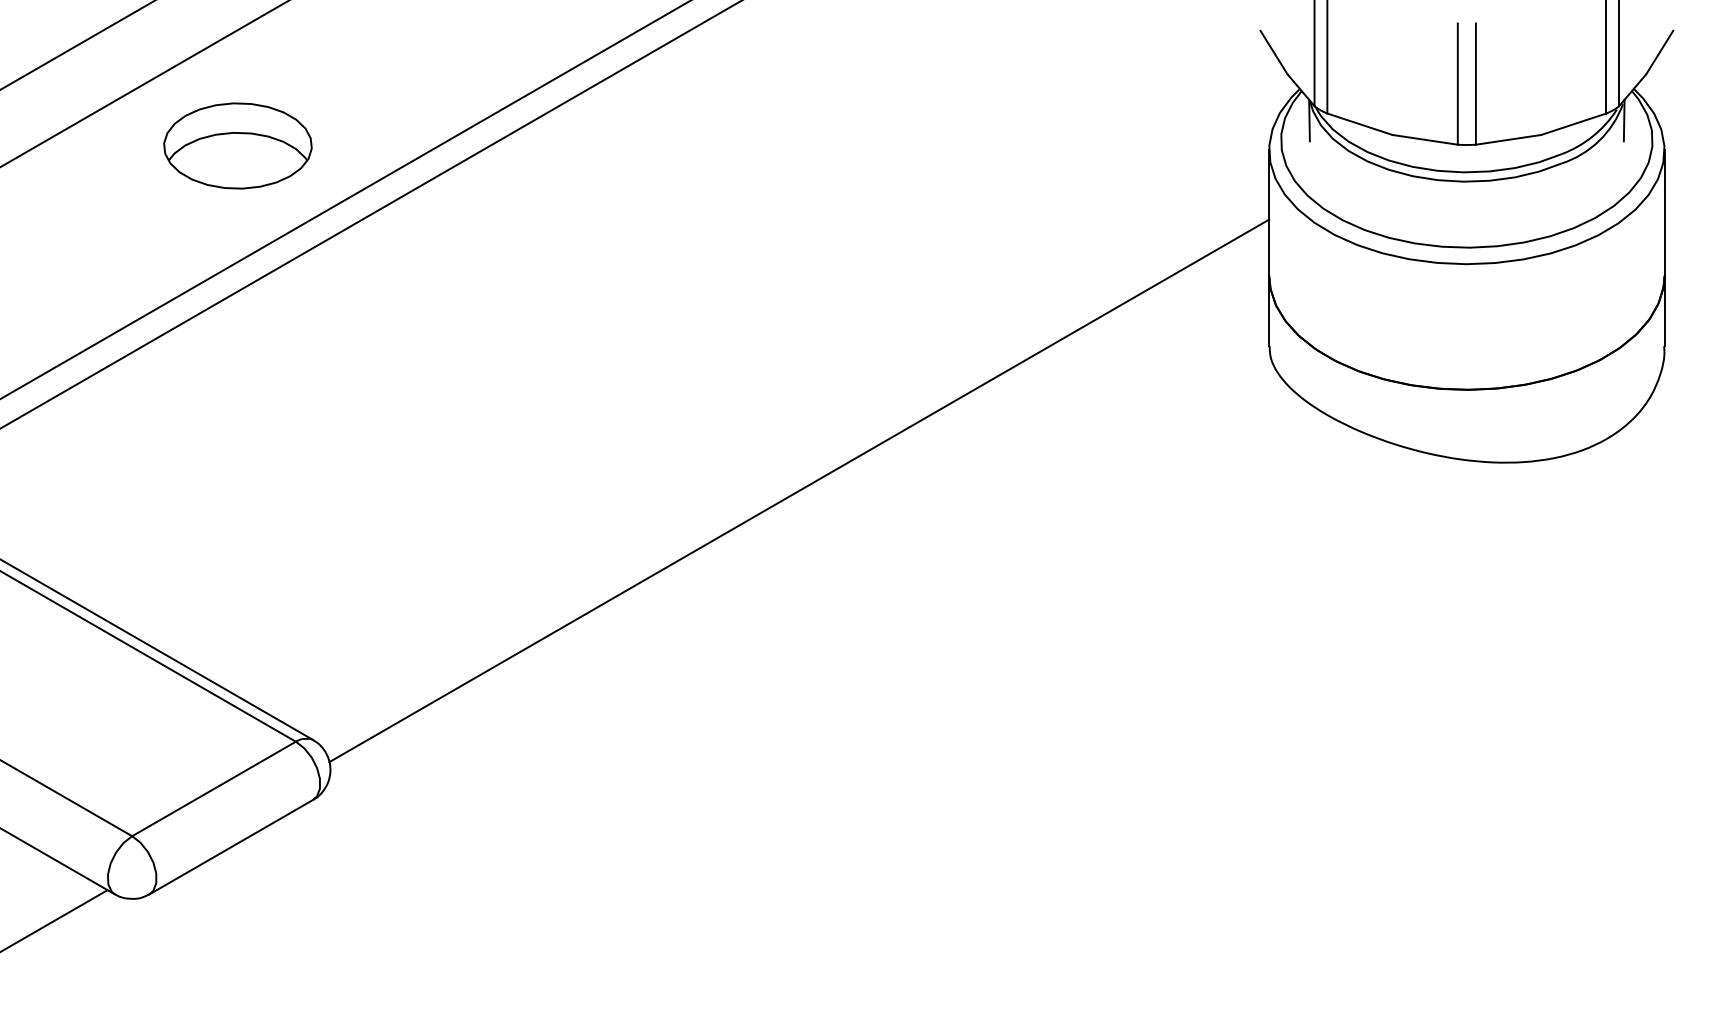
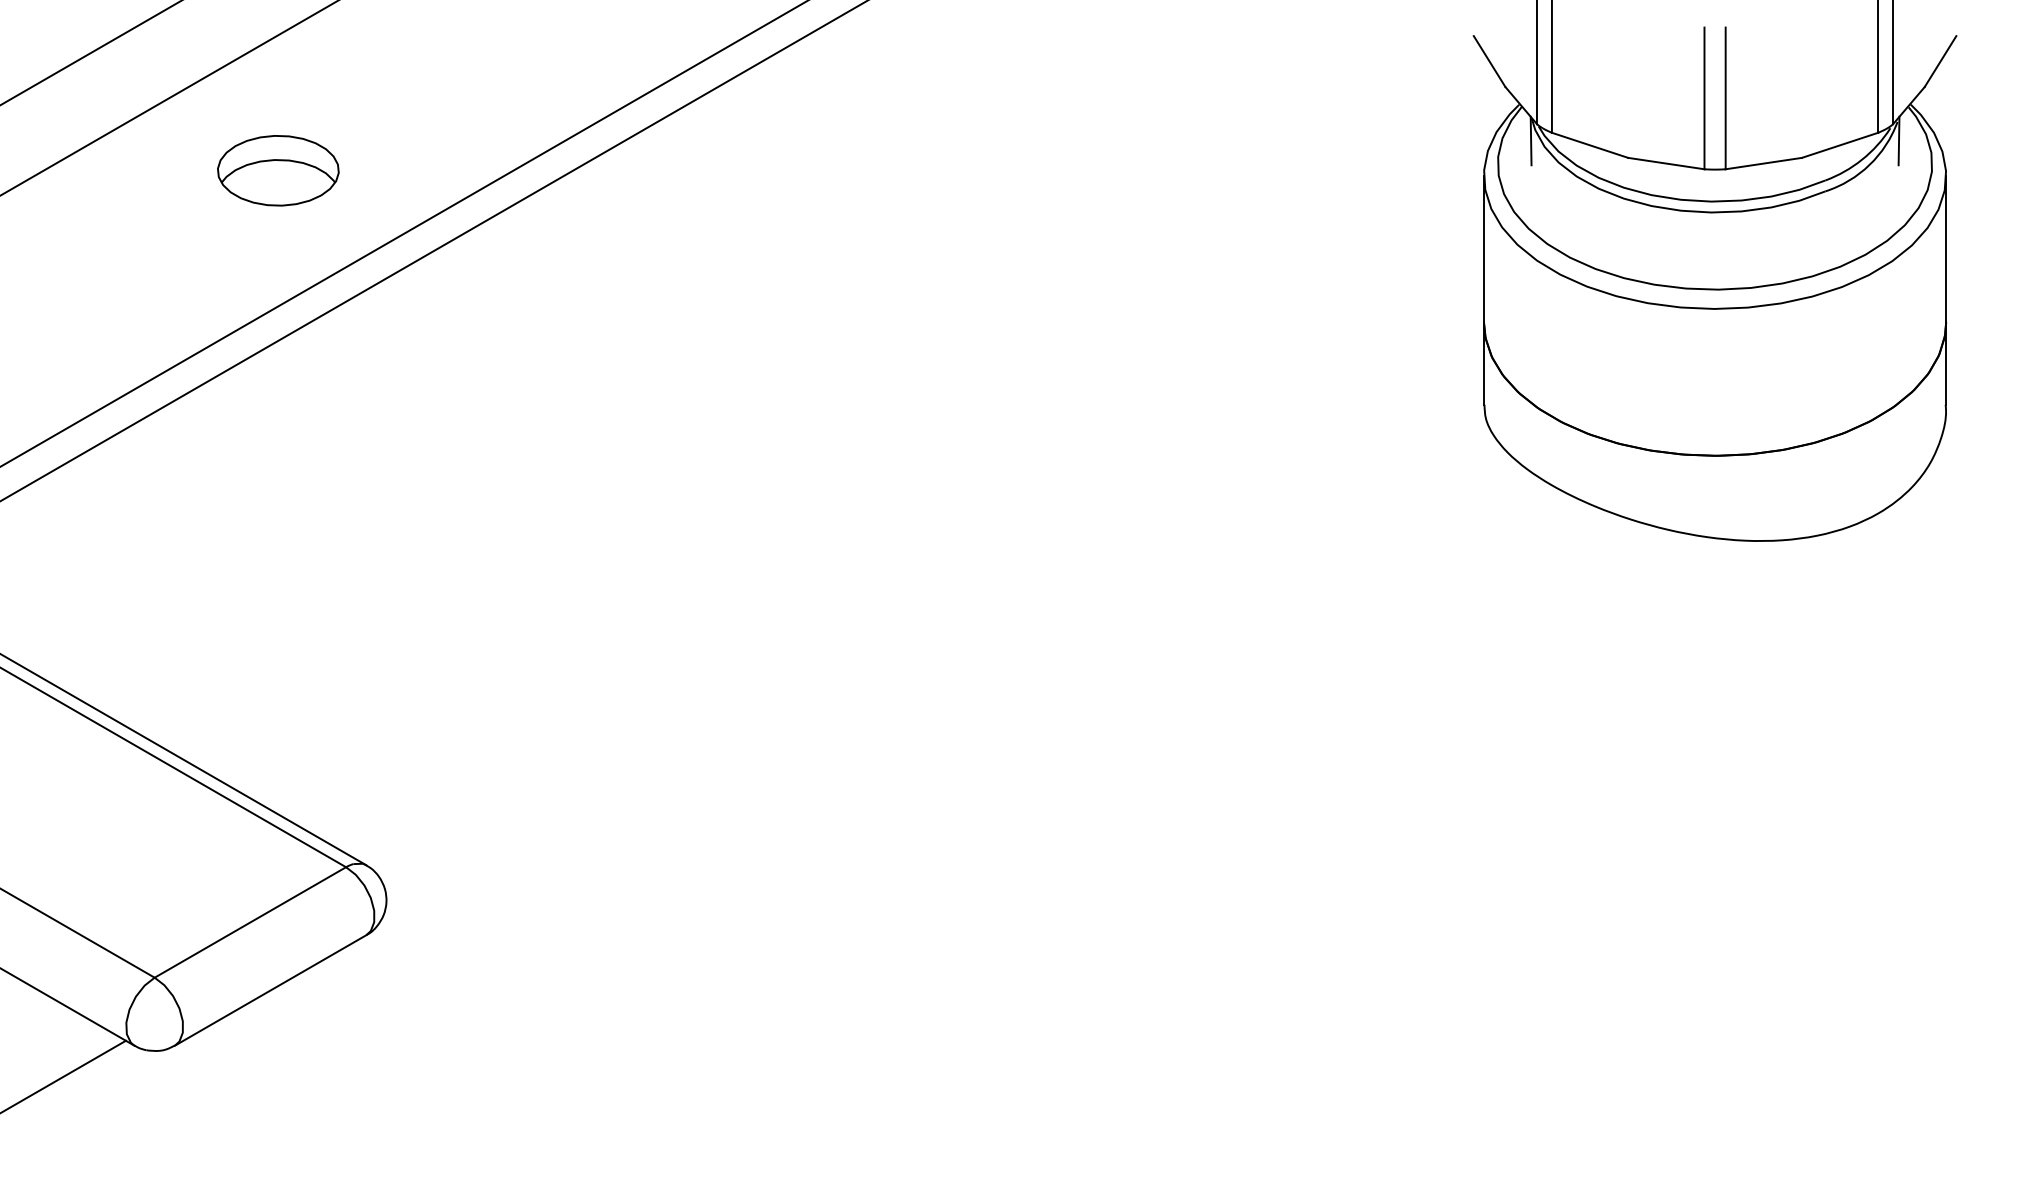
part: (237, 145) -> (277, 170), size x0.7
line: (799, 490) -> (934, 573), removed

